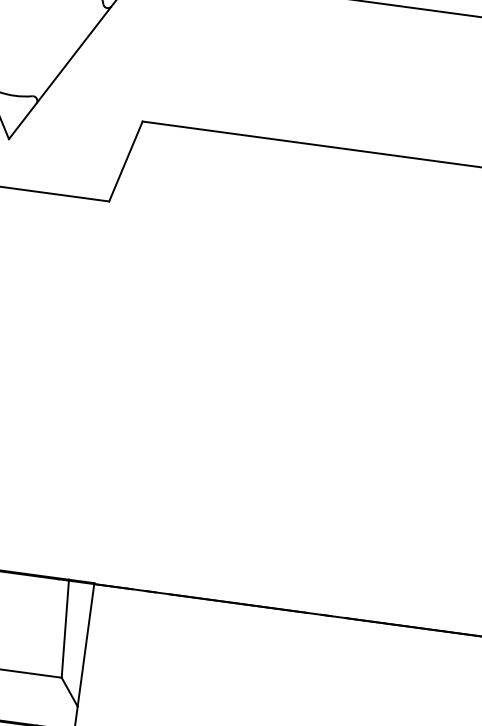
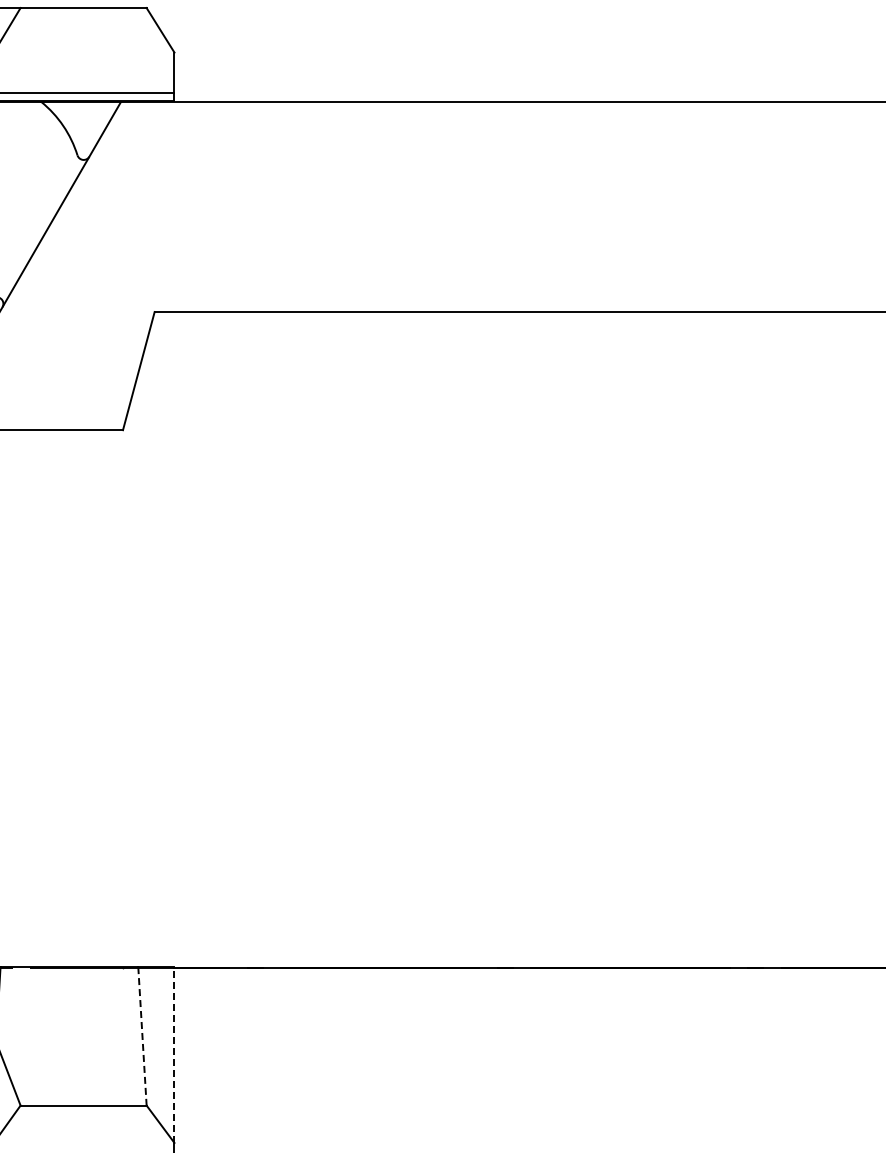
line: (65, 628) -> (142, 1036), solid -> dashed
line: (86, 645) -> (174, 1055), solid -> dashed

